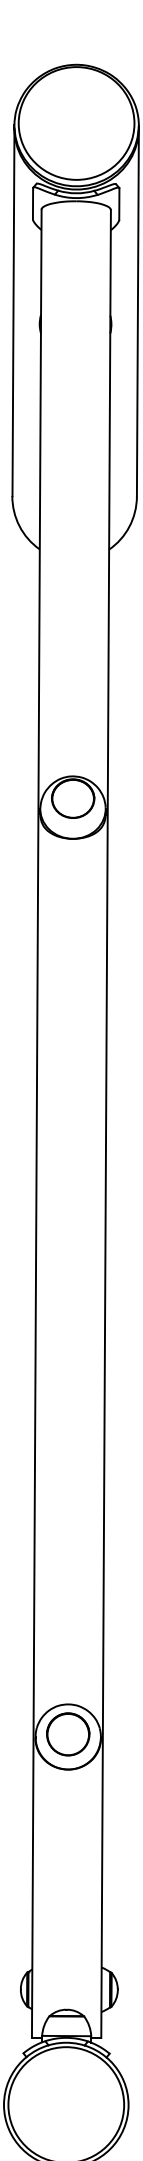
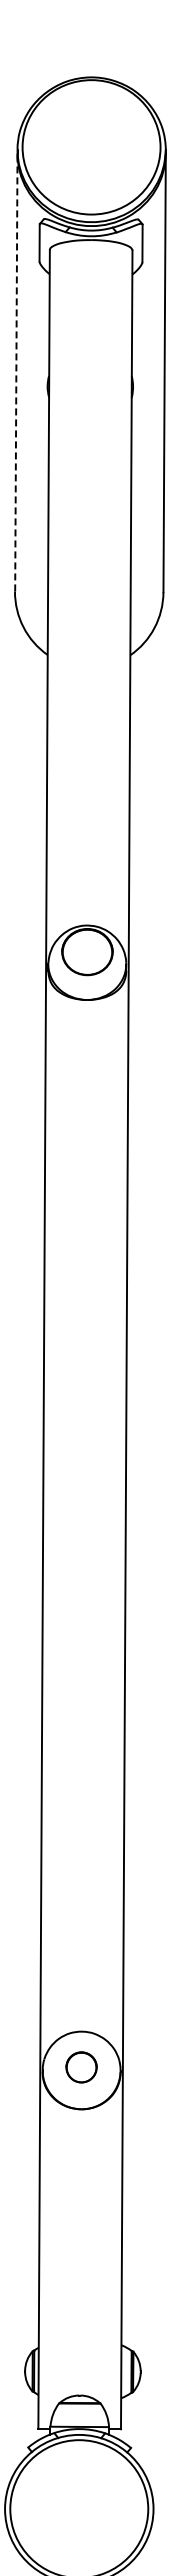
line: (13, 312) -> (16, 372), solid -> dashed
part: (68, 1734) -> (81, 2067), size x0.6

